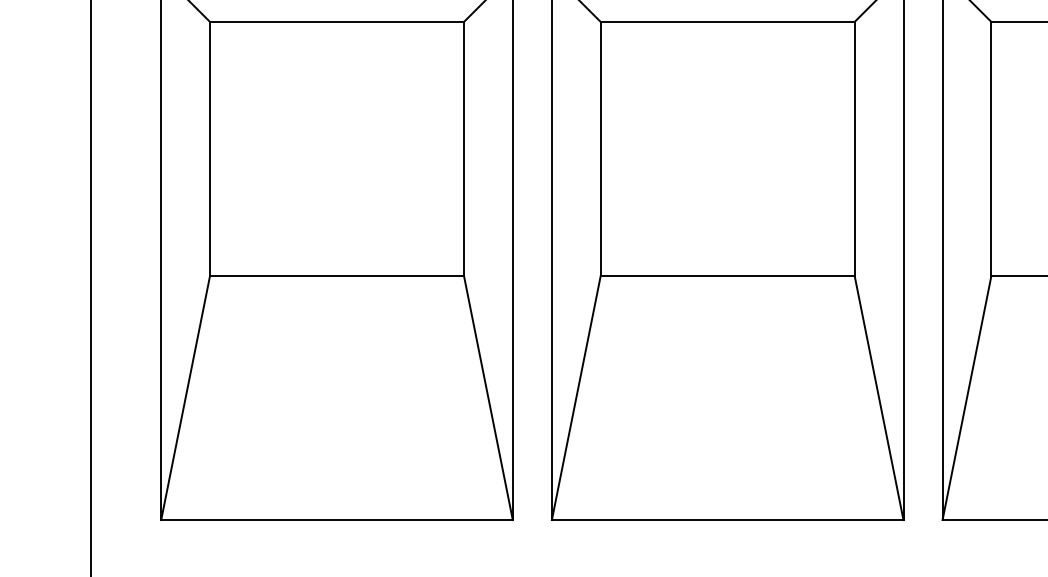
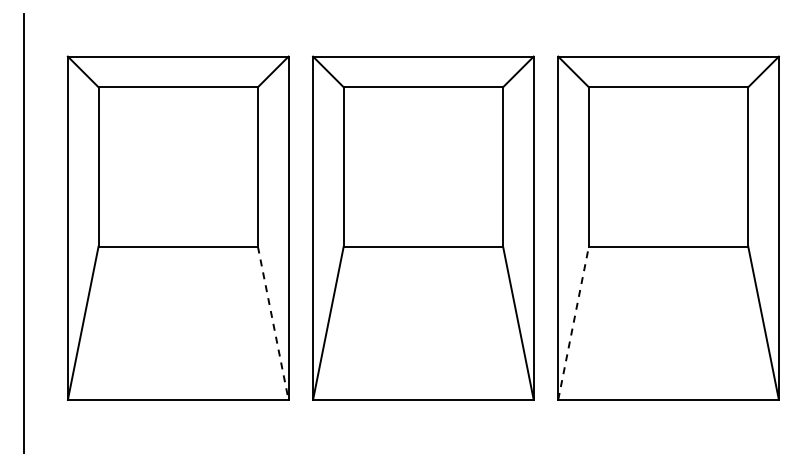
line: (966, 396) -> (573, 322), solid -> dashed
line: (488, 398) -> (273, 323), solid -> dashed

